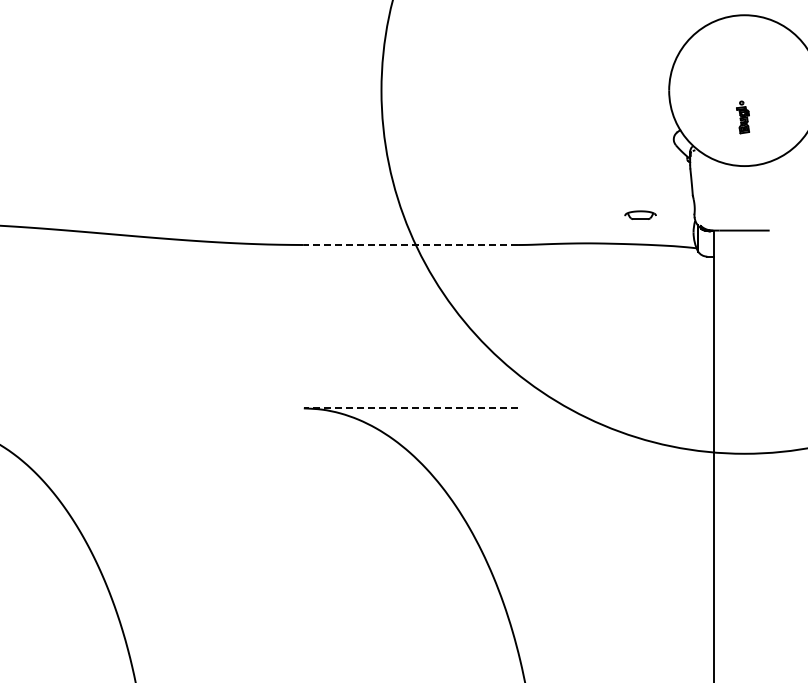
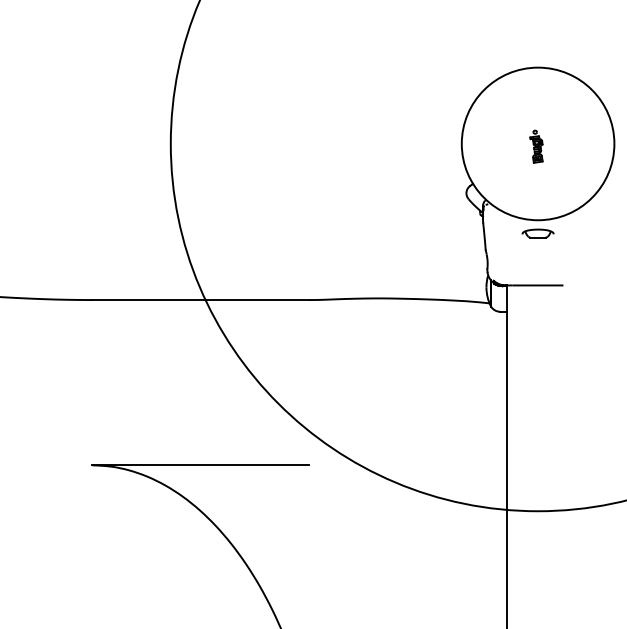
part: (742, 117) -> (535, 146), moved
part: (640, 214) -> (537, 232), moved
line: (410, 245) -> (200, 300), dashed -> solid
line: (410, 408) -> (200, 465), dashed -> solid

